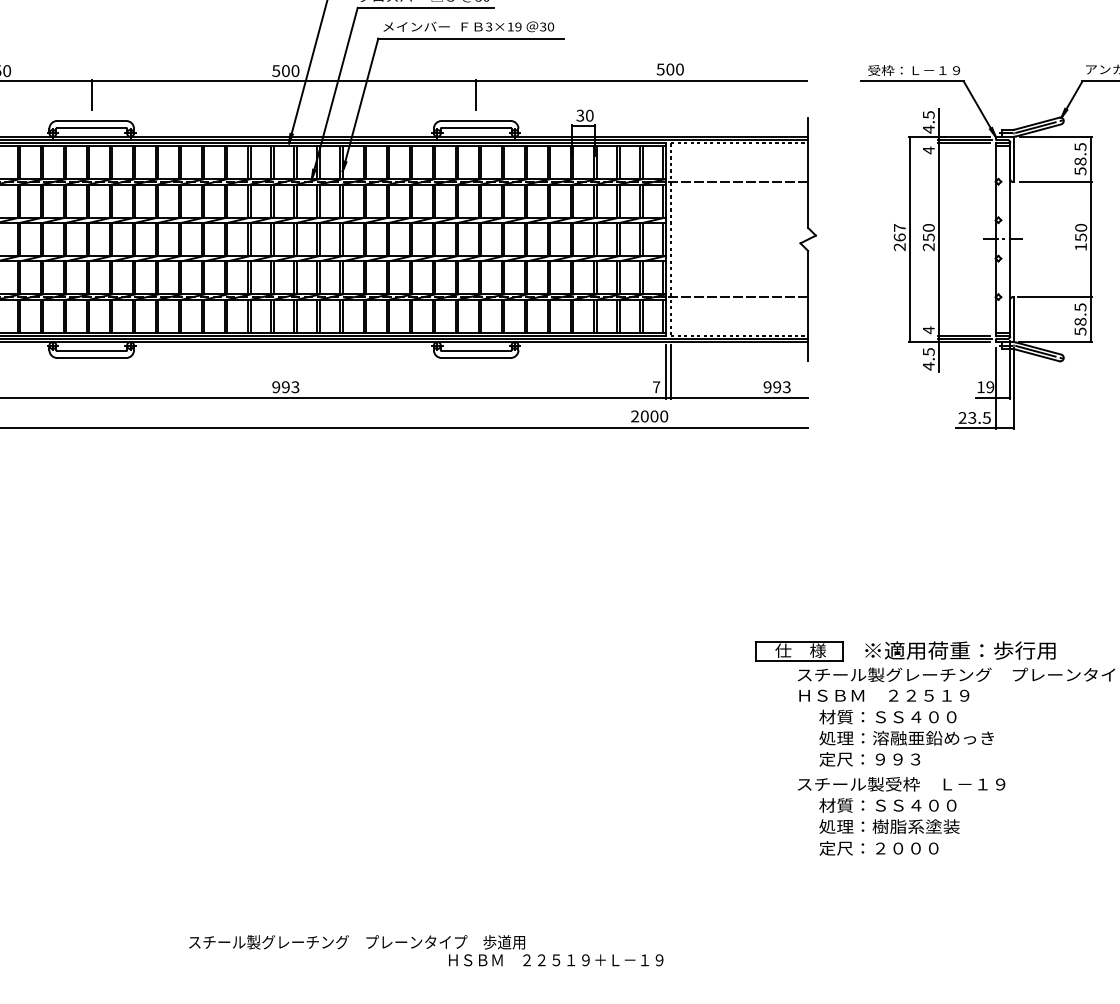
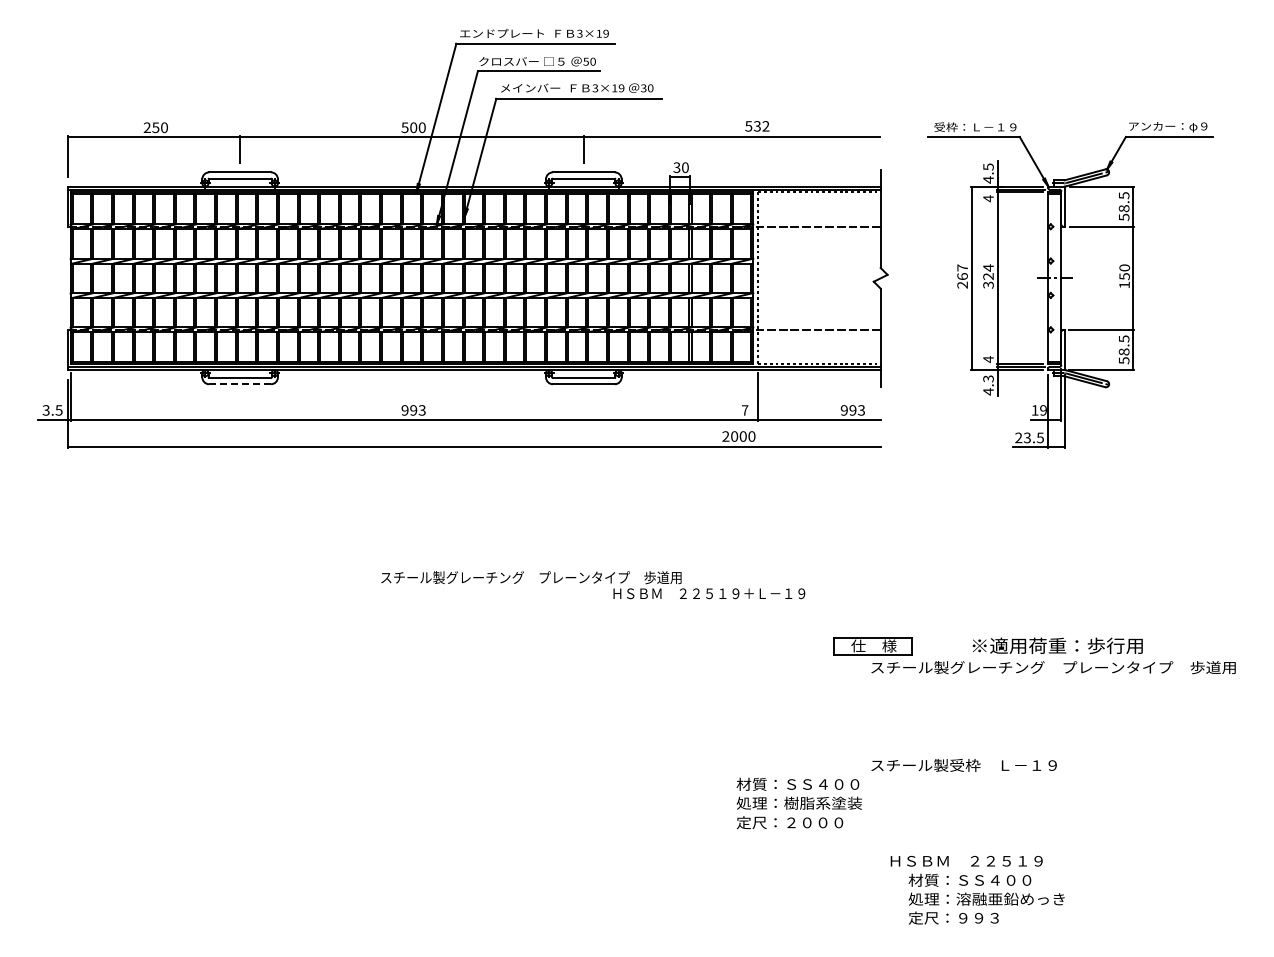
text: (674, 69) -> (761, 126), 500 -> 532
text: (928, 237) -> (988, 276), 250 -> 324
text: (927, 351) -> (987, 378), 4.5 -> 4.3
line: (92, 358) -> (240, 384), solid -> dashed
line: (665, 371) -> (753, 396), removed
text: (960, 650) -> (1057, 645), moved
text: (896, 728) -> (977, 890), moved
text: (888, 826) -> (798, 803), moved
text: (426, 951) -> (593, 585), moved

